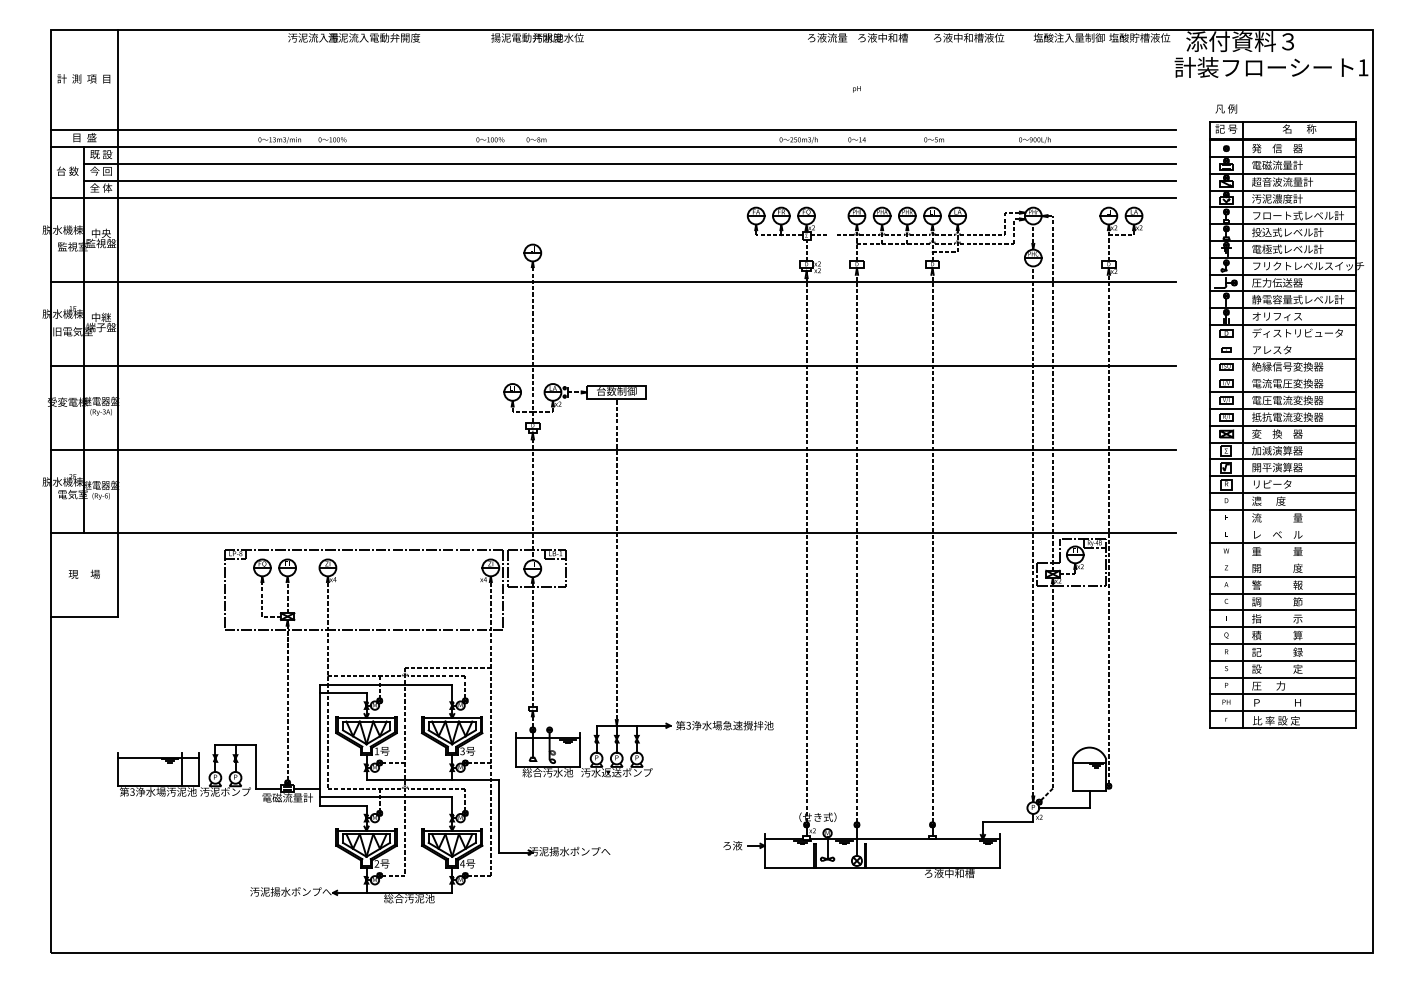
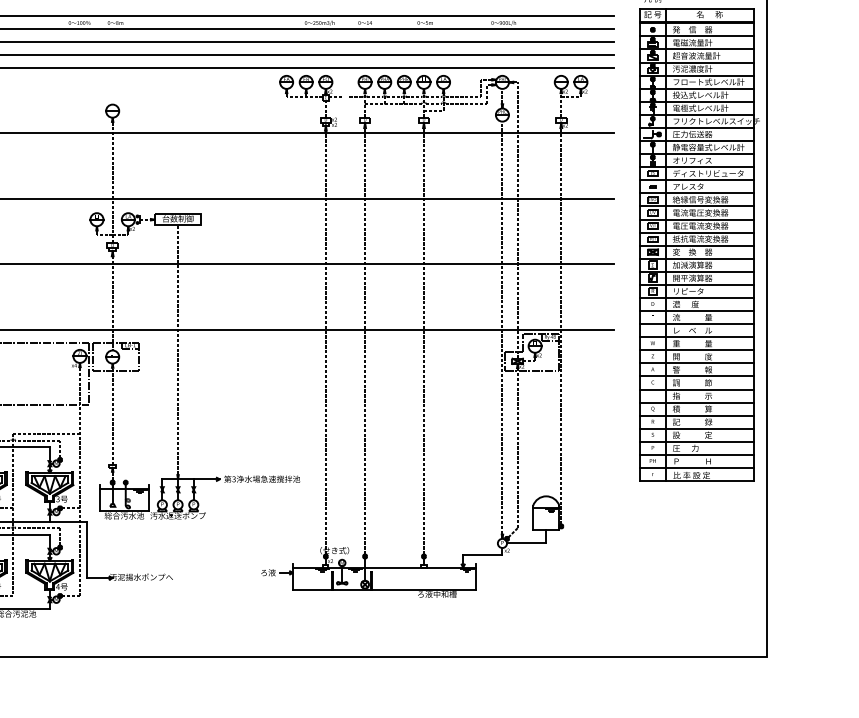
line: (1282, 341) -> (696, 180), added
line: (1282, 375) -> (696, 206), added
line: (1282, 526) -> (696, 324), added
line: (1282, 560) -> (696, 350), added

